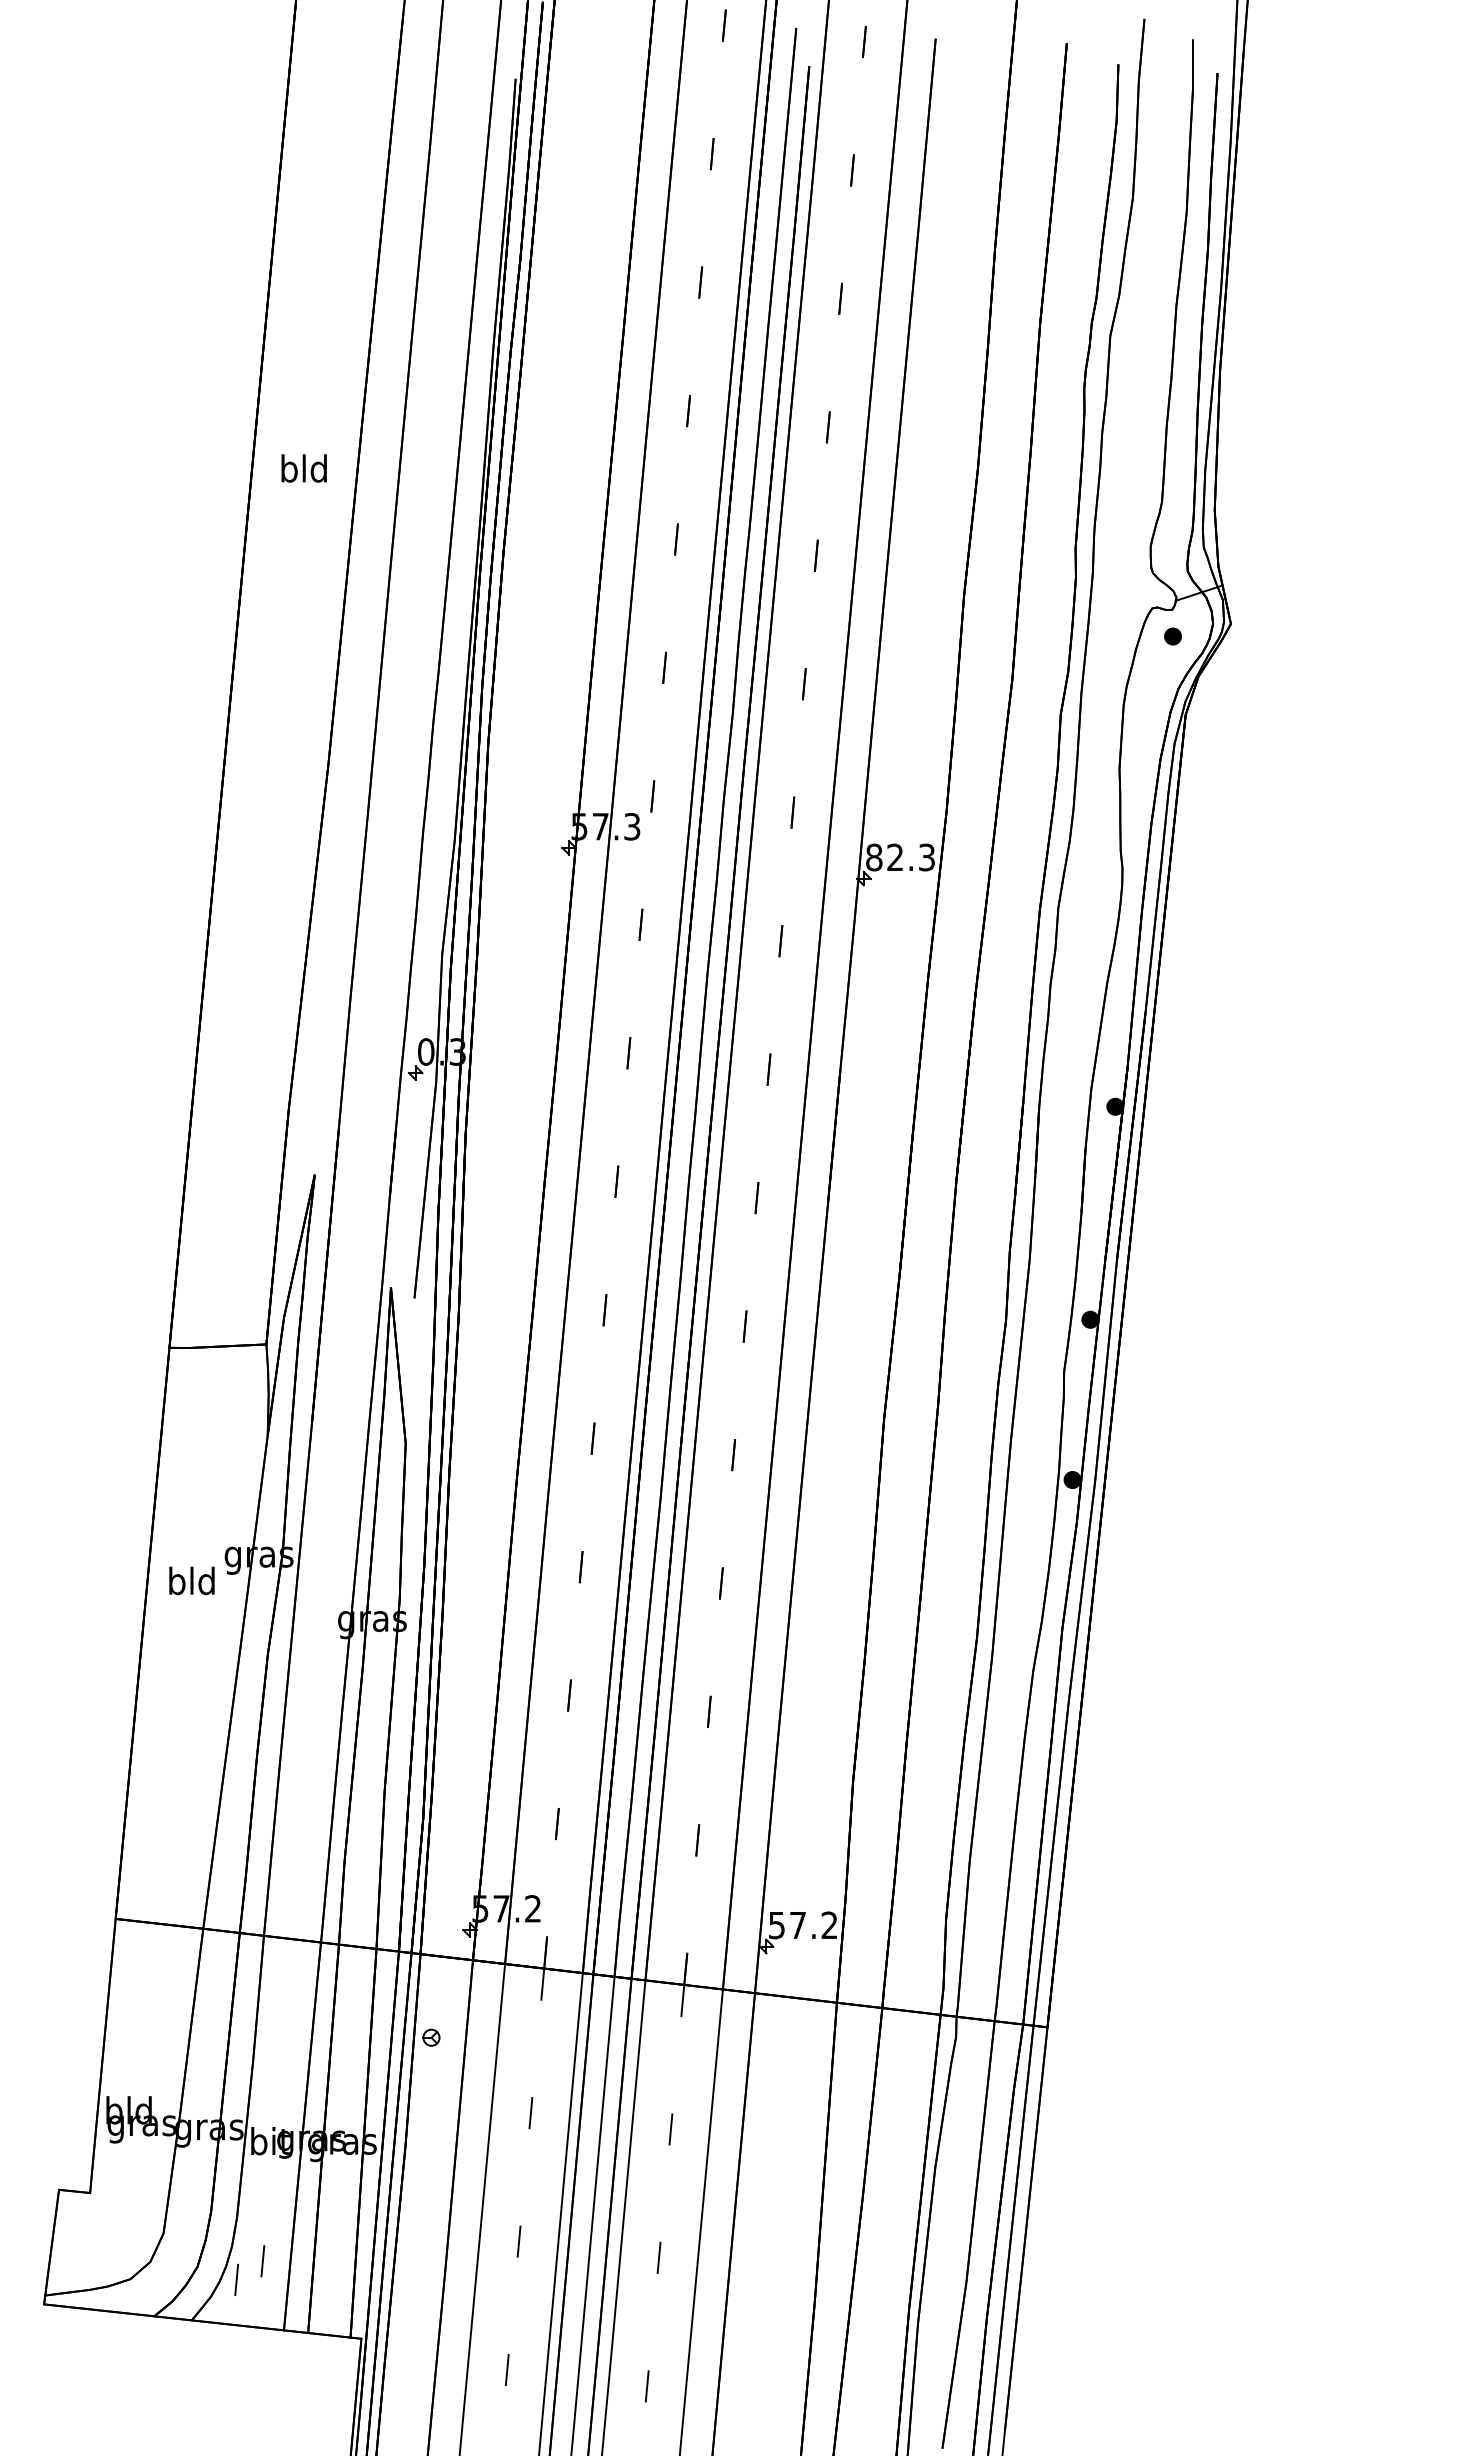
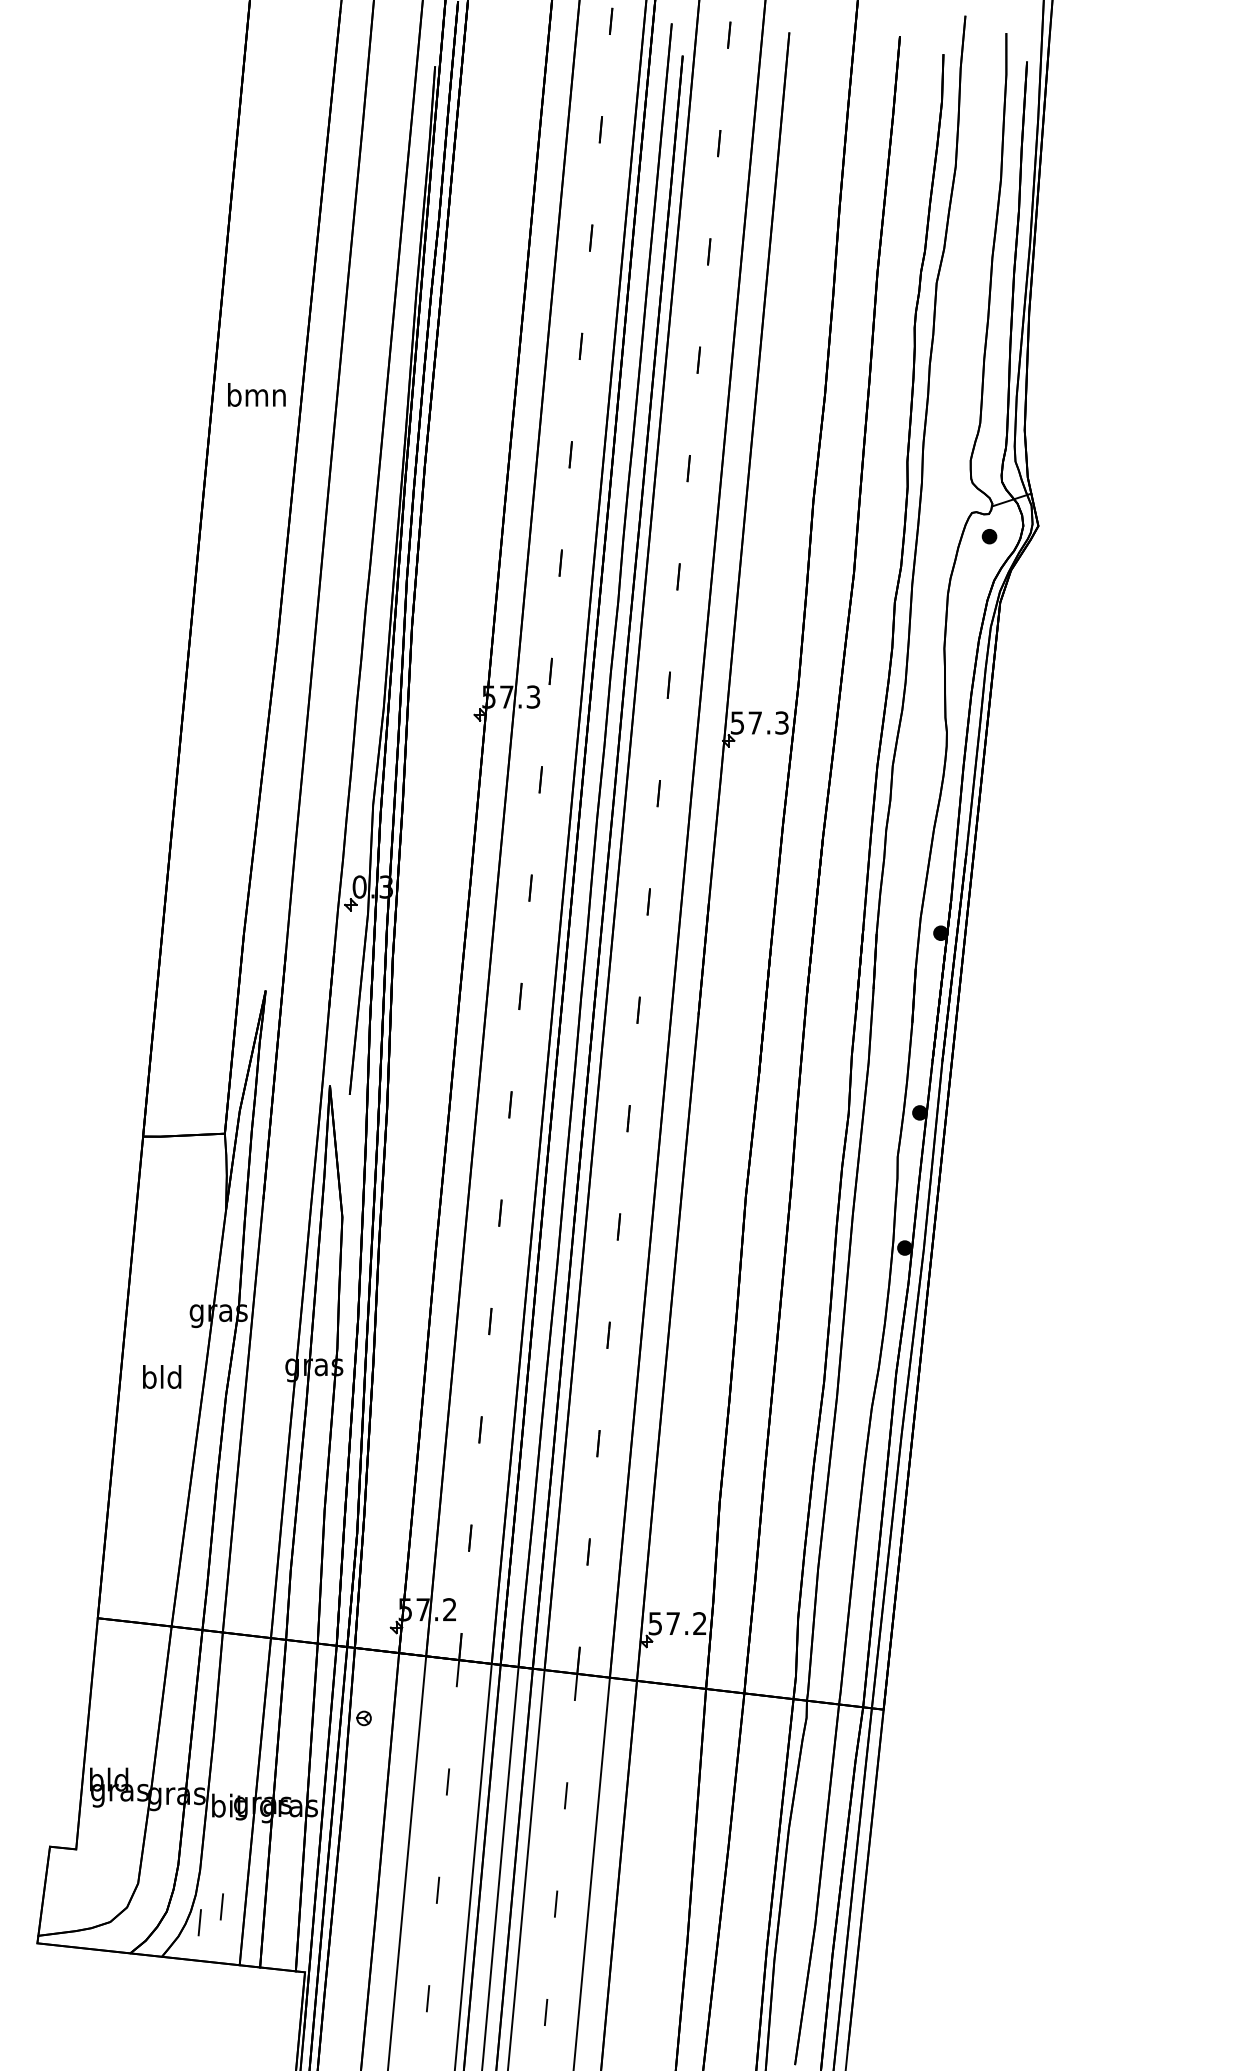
text: (304, 468) -> (257, 394), bld -> bmn
text: (884, 857) -> (746, 723), 82.3 -> 57.3
text: (191, 1580) -> (161, 1376), moved

